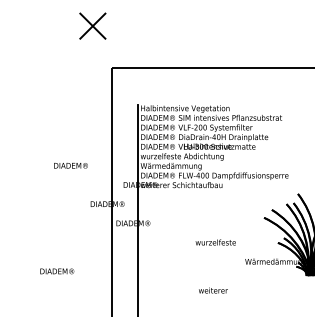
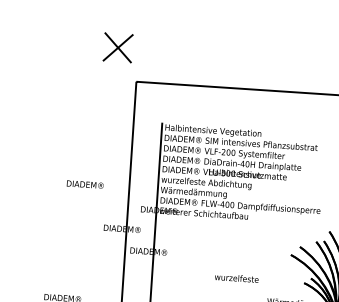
part: (92, 25) -> (117, 47), moved

